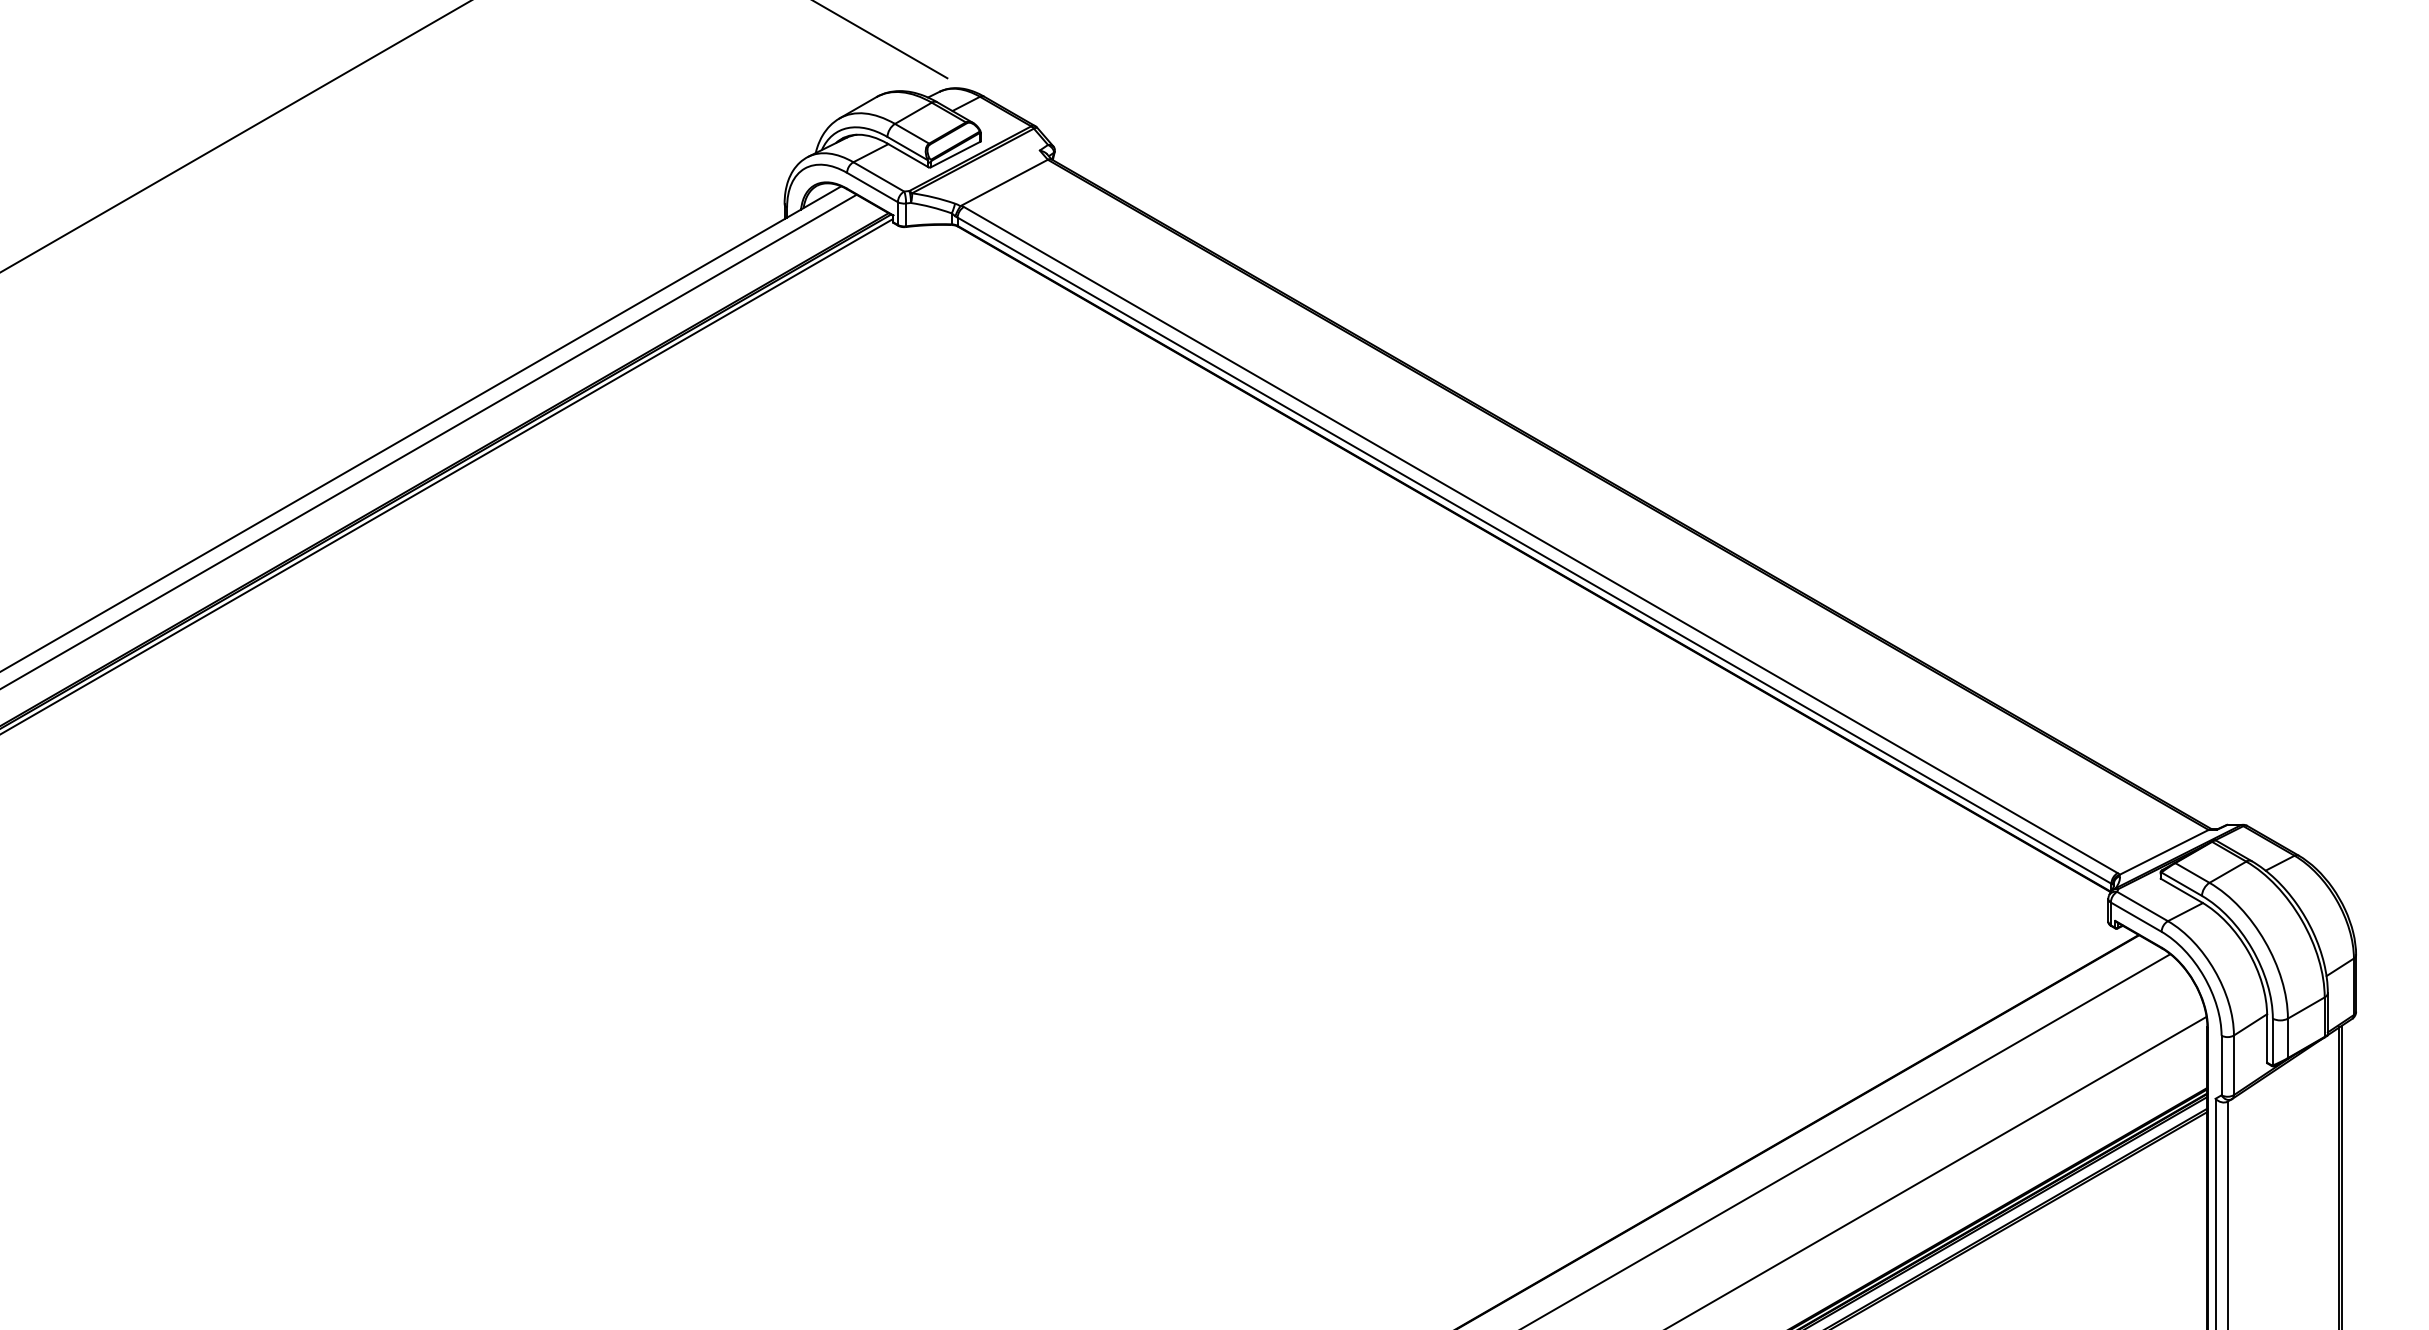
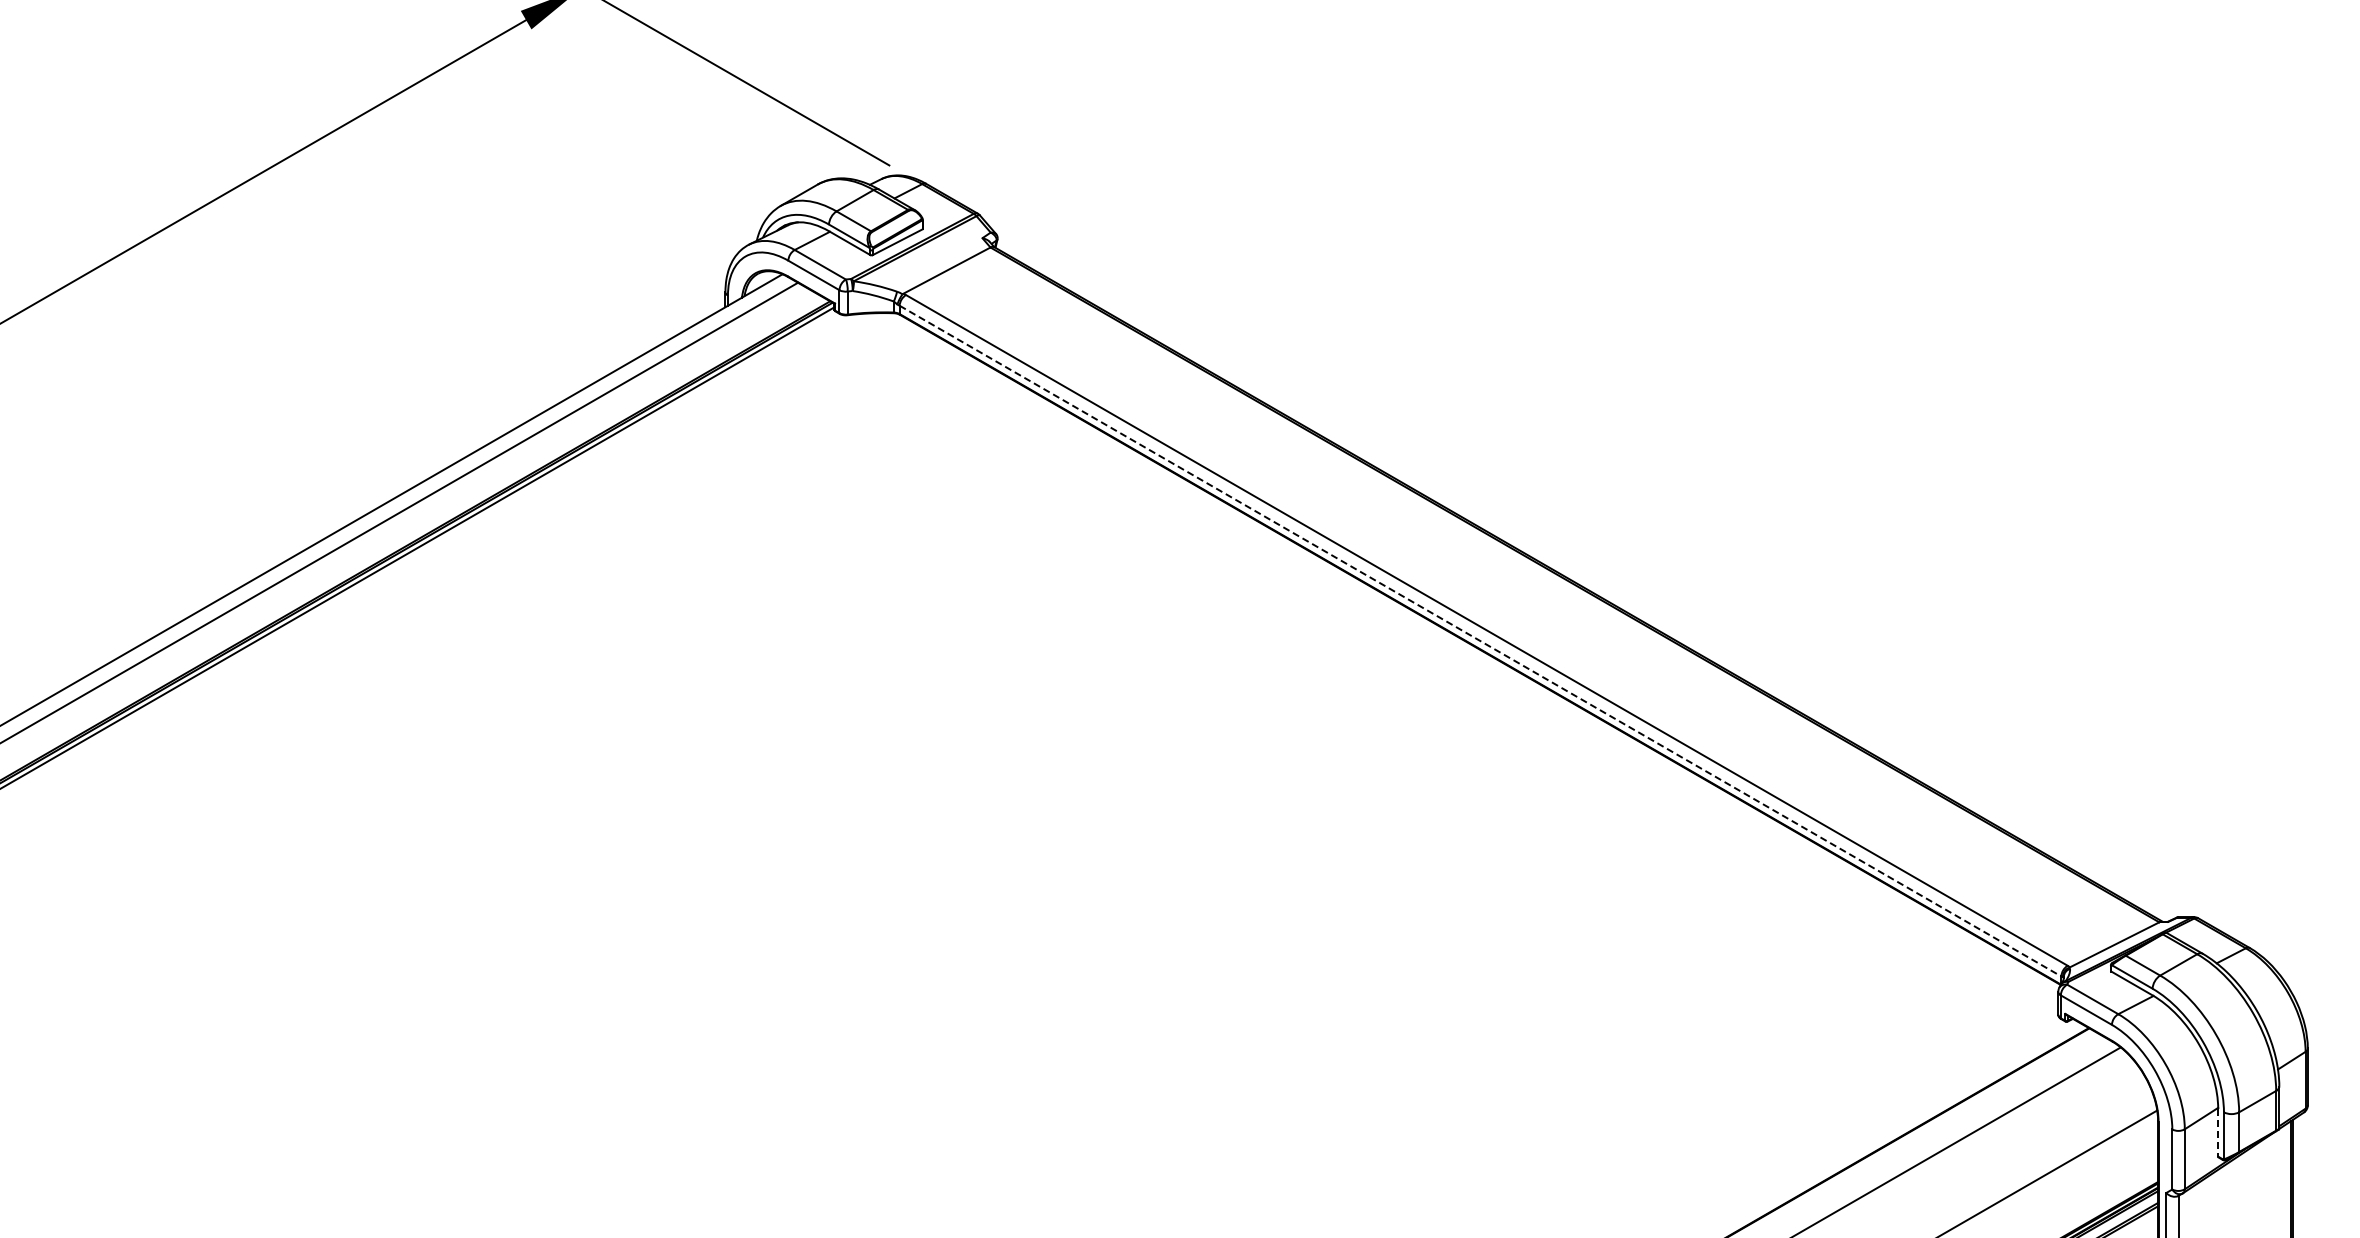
line: (1534, 550) -> (1480, 640), solid -> dashed
line: (2267, 1039) -> (2218, 1133), solid -> dashed

